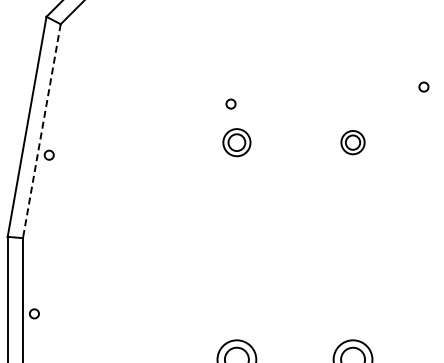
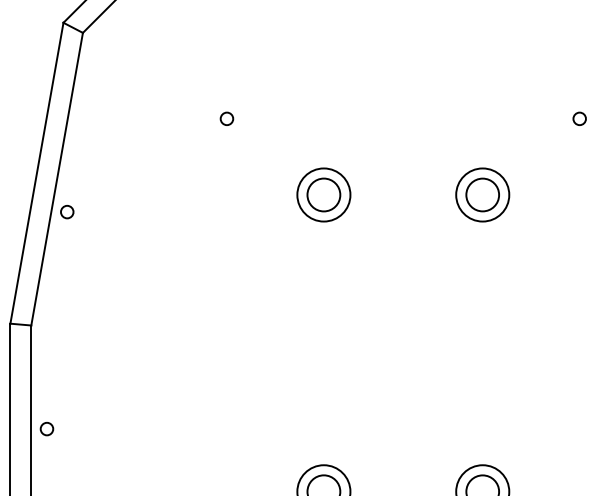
circle: (230, 103) -> (226, 118), moved
line: (41, 131) -> (56, 179), dashed -> solid
part: (236, 142) -> (323, 194), size x1.43
part: (352, 142) -> (481, 194), size x1.67

